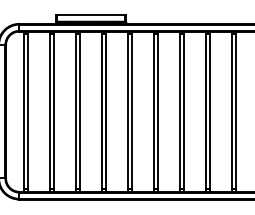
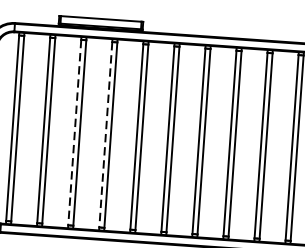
line: (75, 111) -> (74, 132), solid -> dashed
line: (101, 111) -> (105, 134), solid -> dashed

